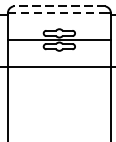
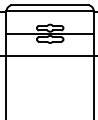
line: (58, 6) -> (49, 5), dashed -> solid
line: (58, 13) -> (49, 11), dashed -> solid

